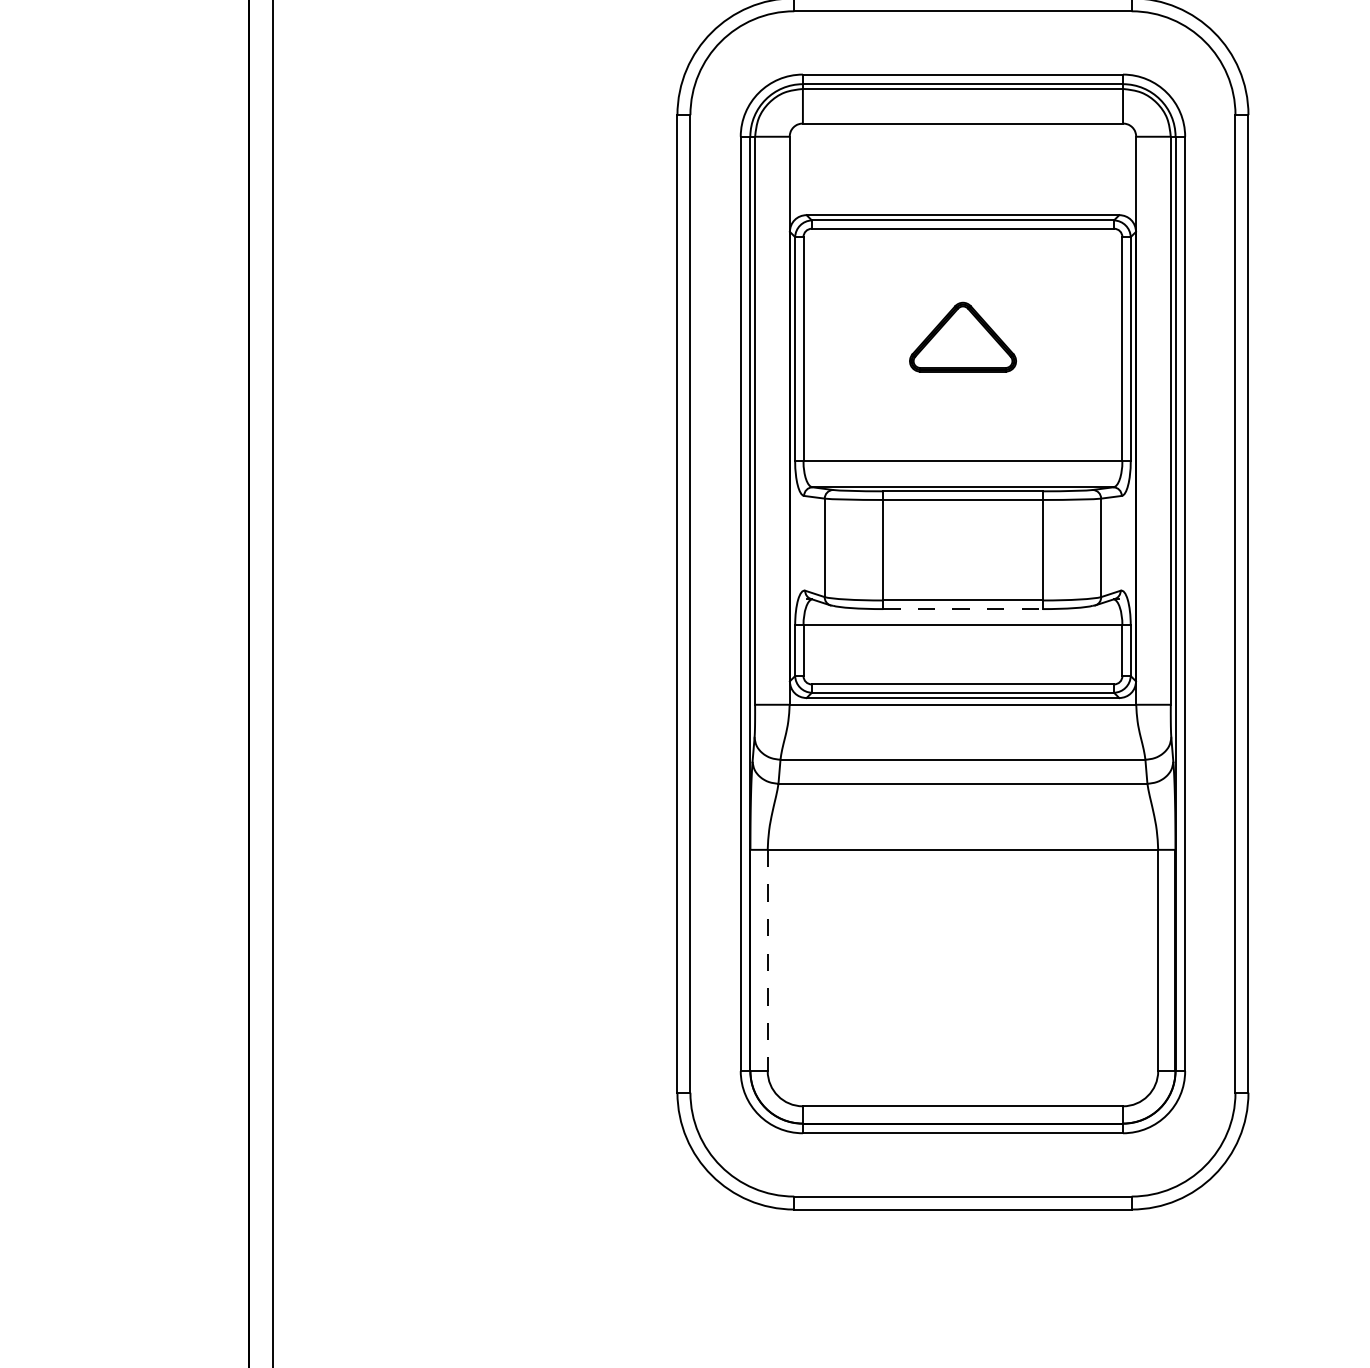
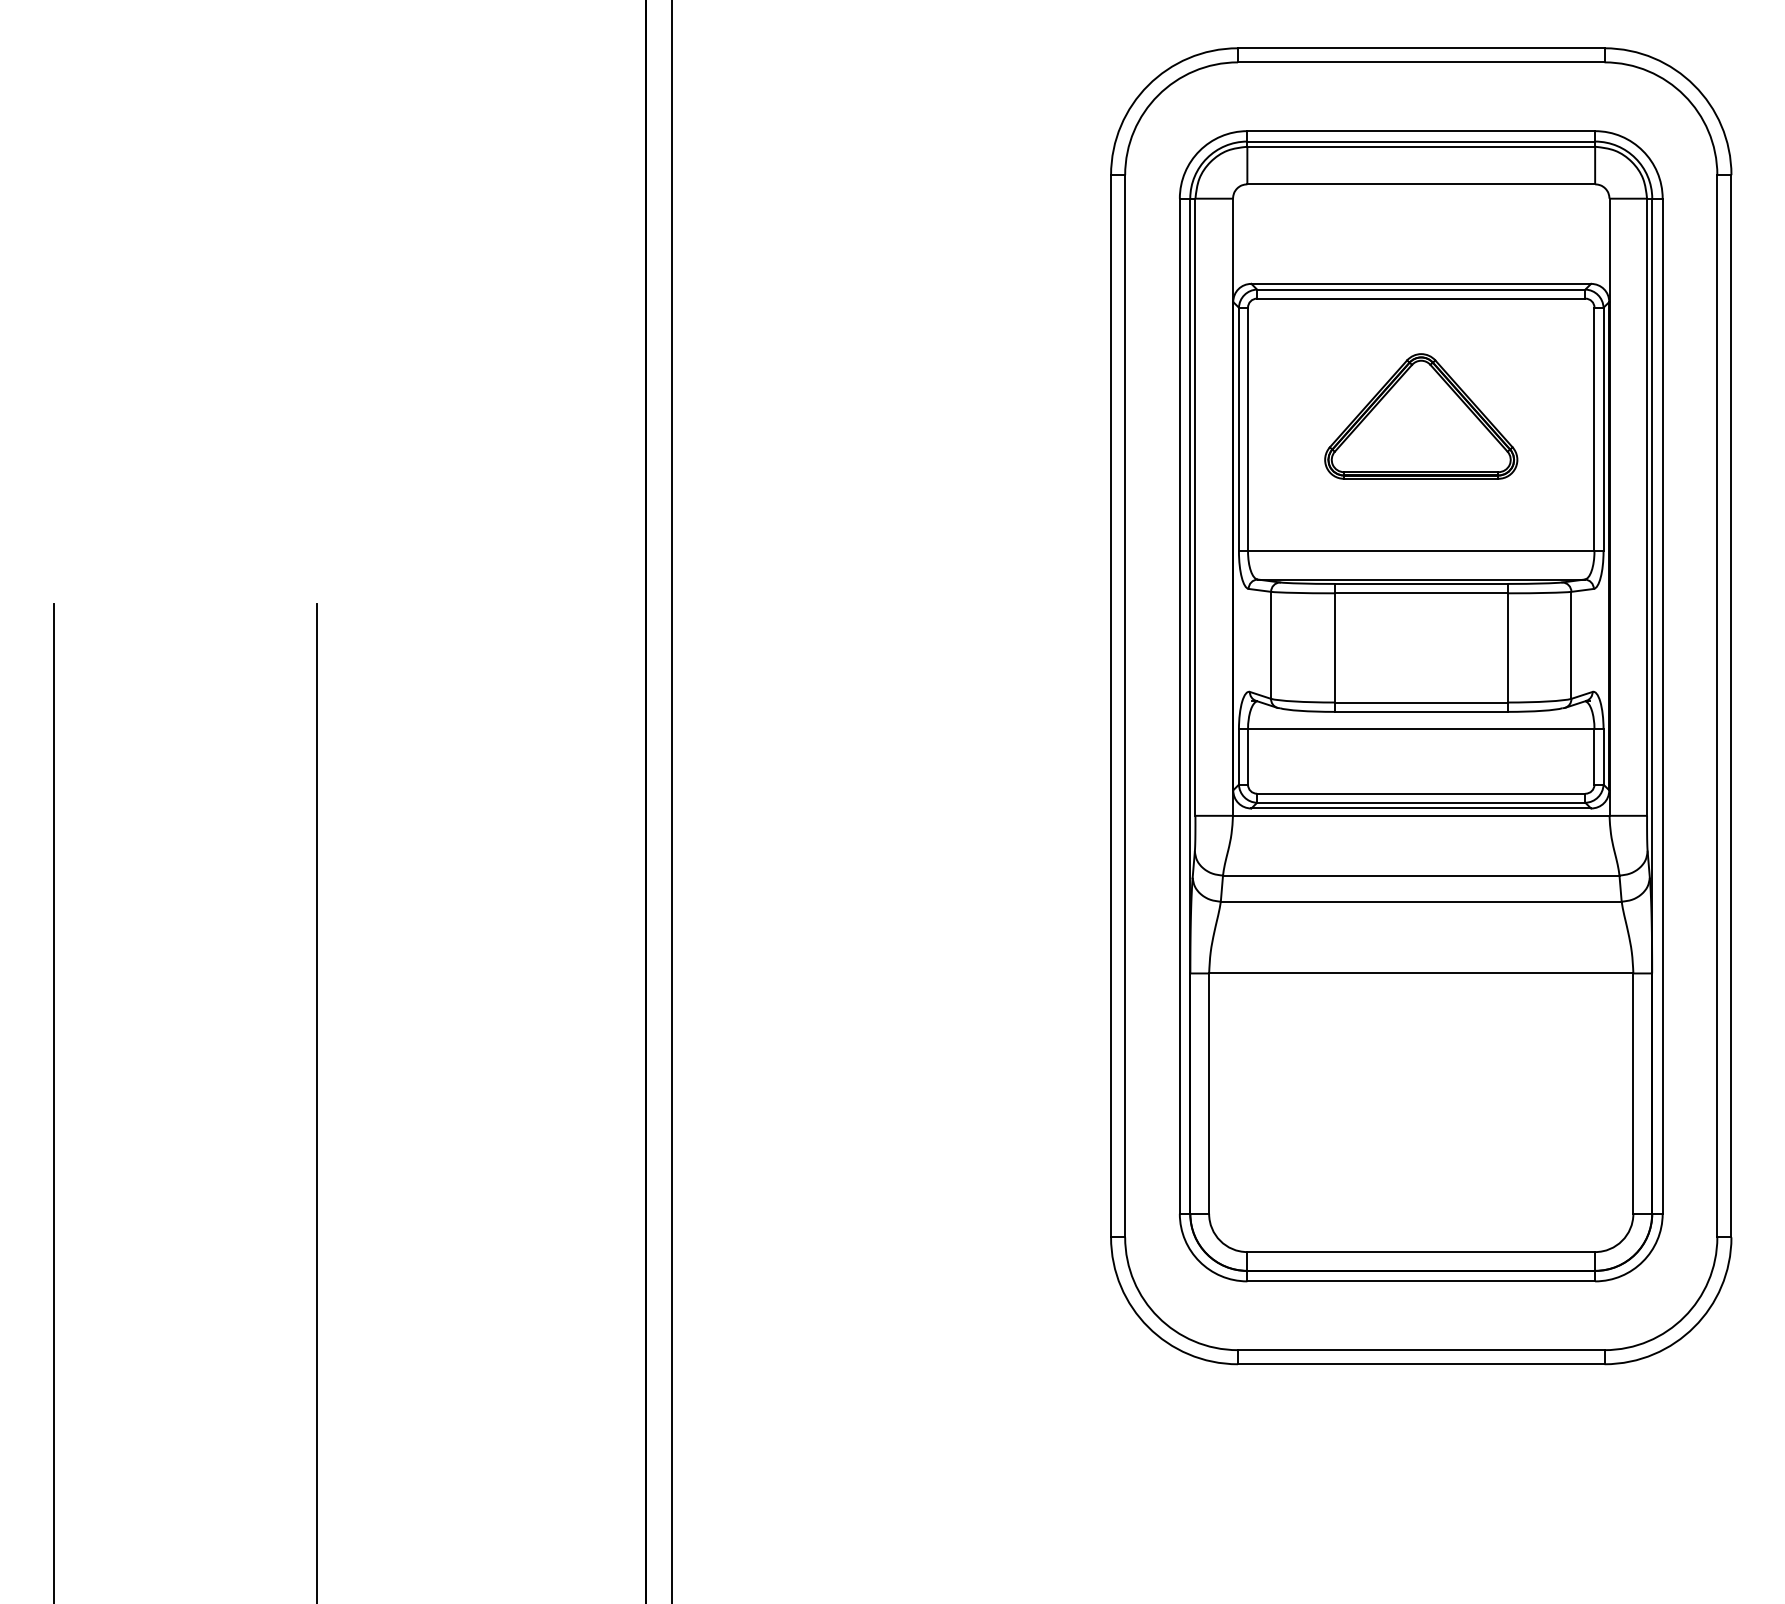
part: (963, 337) -> (1421, 416), size x1.67
line: (963, 608) -> (1421, 711), dashed -> solid
line: (768, 961) -> (1209, 1094), dashed -> solid

